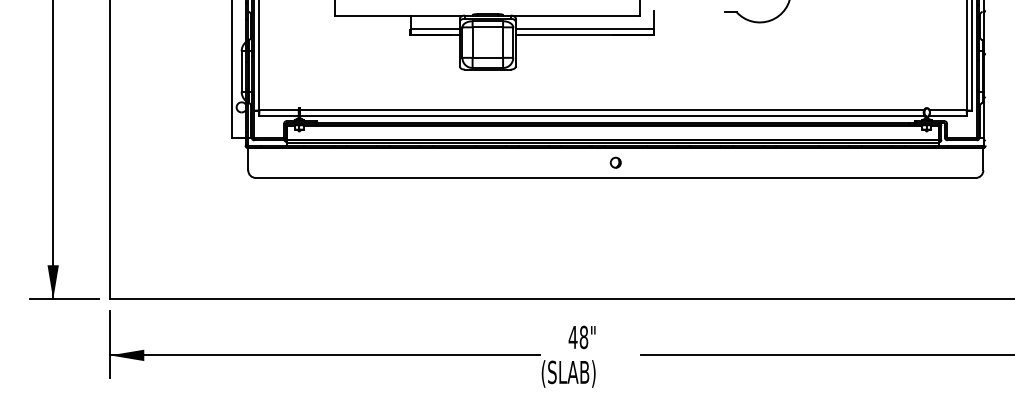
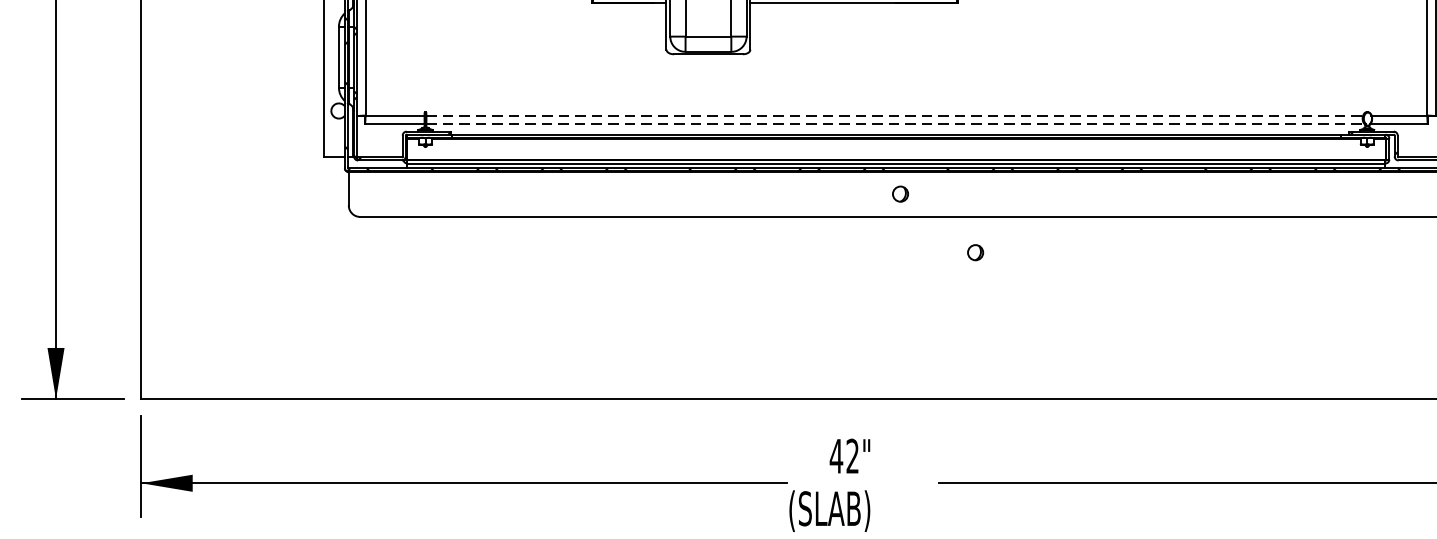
line: (612, 110) -> (895, 115), solid -> dashed
line: (612, 116) -> (895, 124), solid -> dashed
part: (665, 201) -> (975, 252), added
text: (583, 337) -> (852, 456), 48" -> 42"

